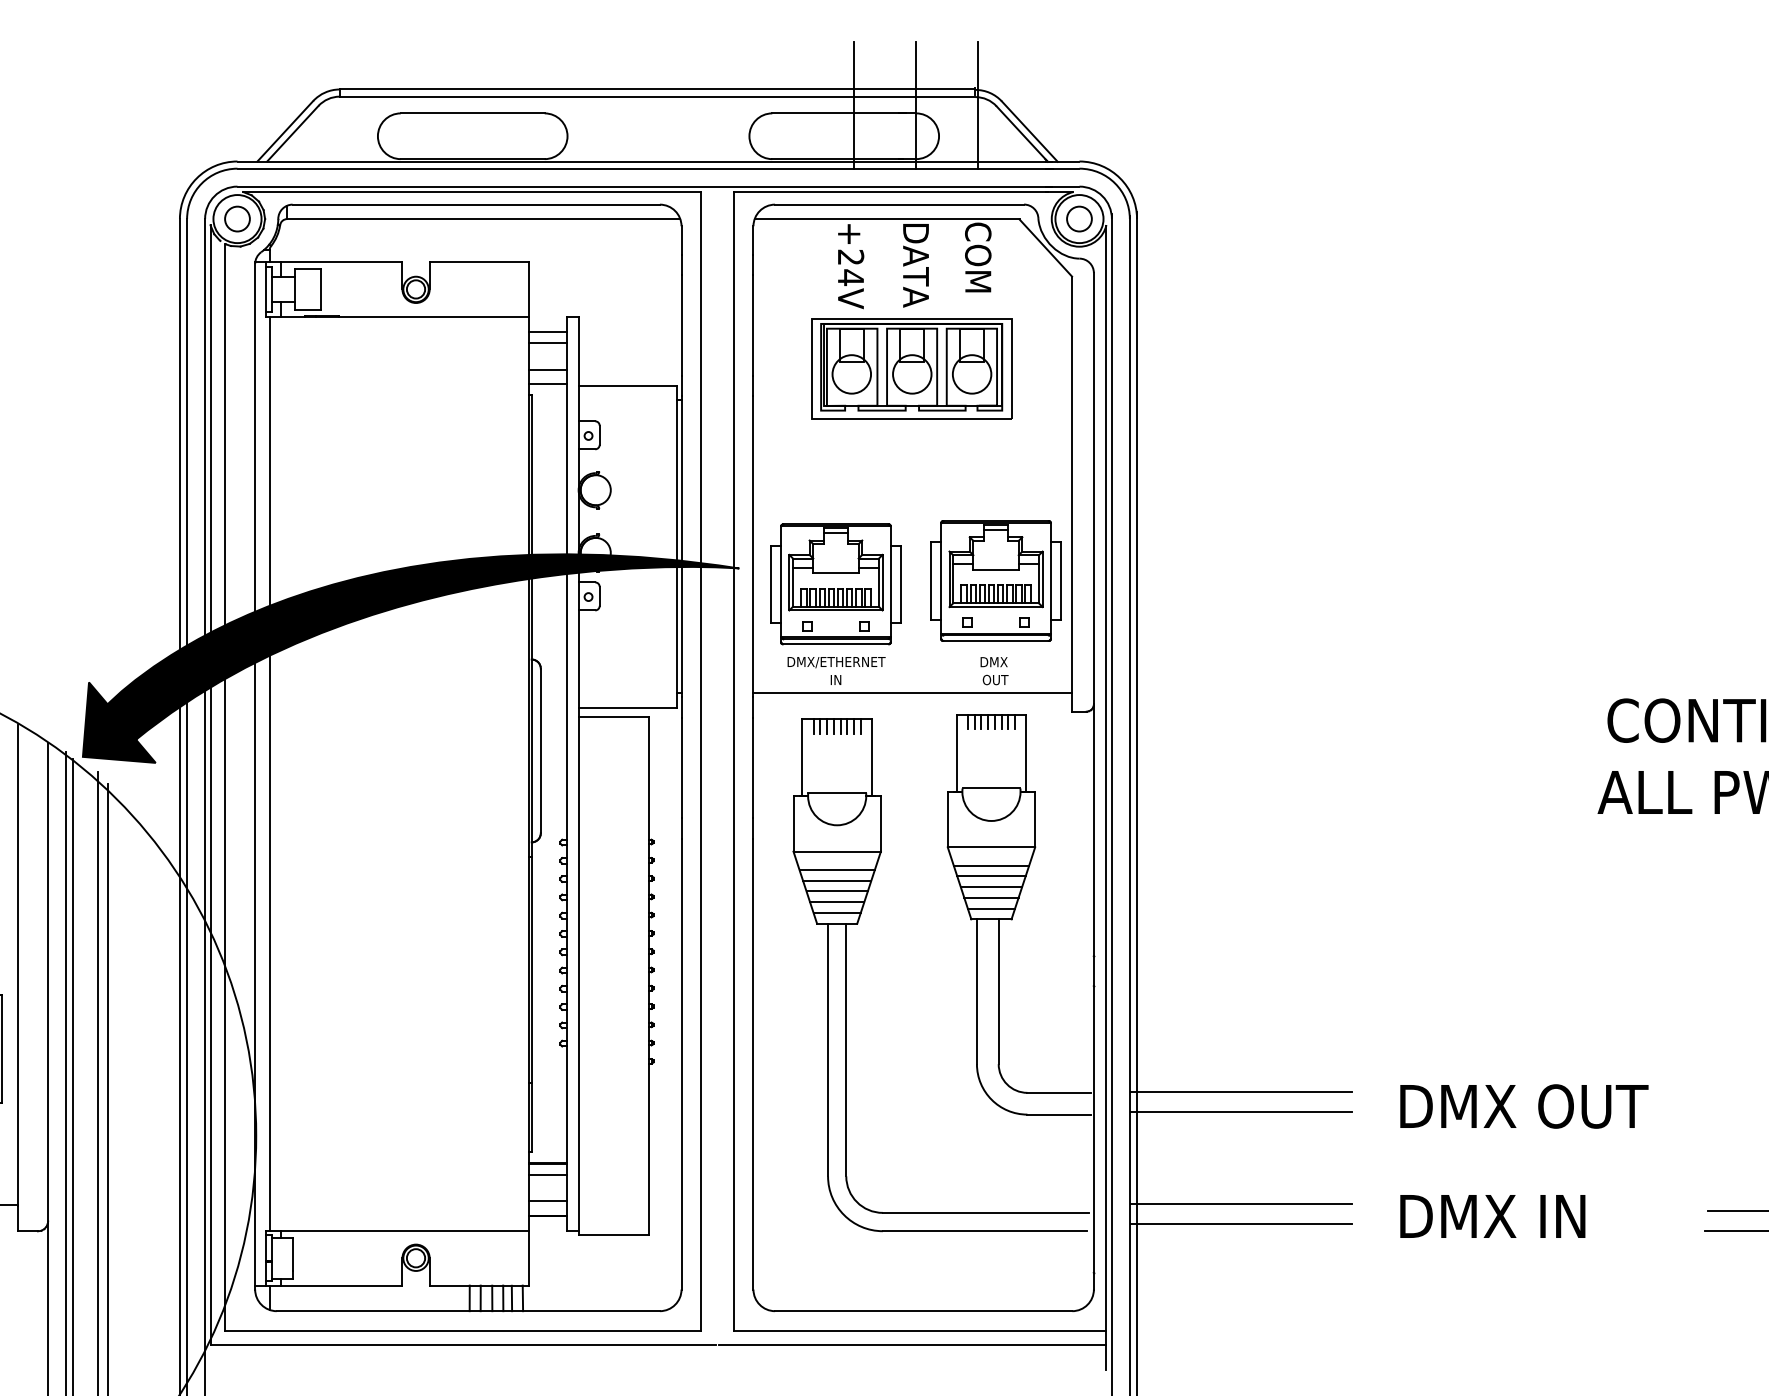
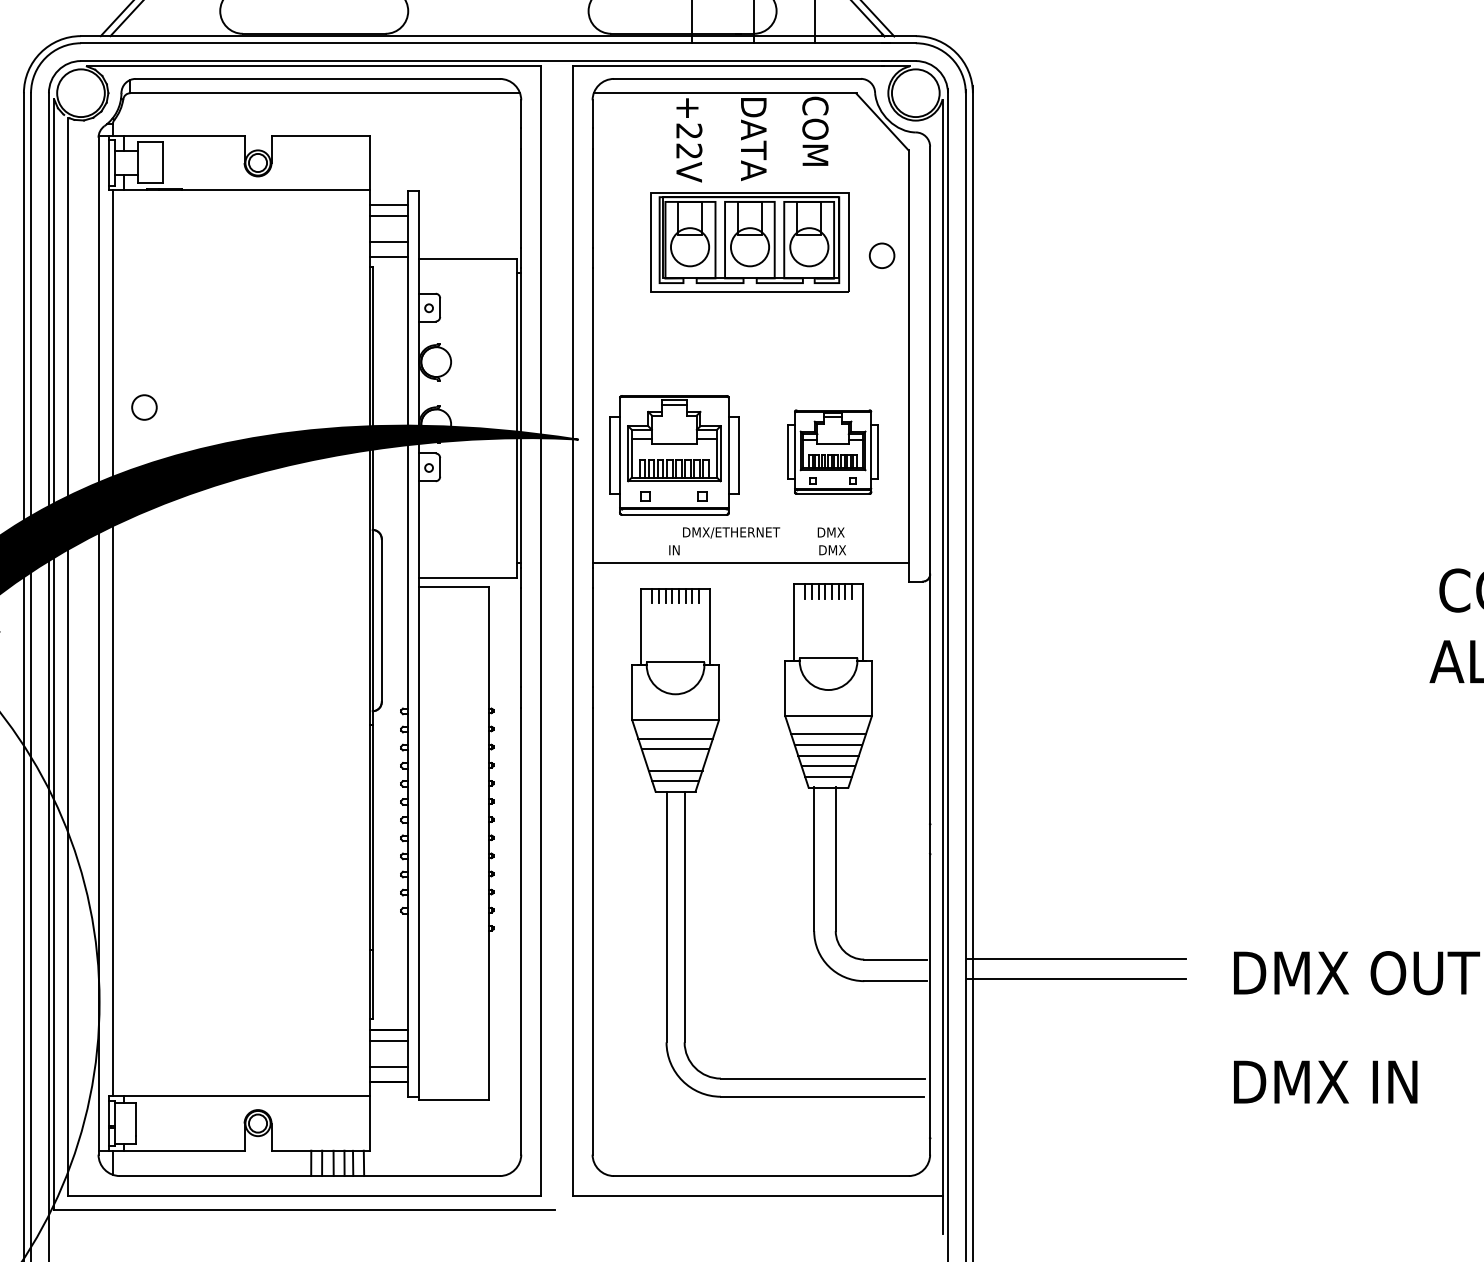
circle: (237, 218) -> (144, 406), moved
circle: (1079, 218) -> (882, 255), moved
text: (851, 277) -> (689, 151), +24V -> +22V
part: (995, 580) -> (832, 451), size x0.7
text: (836, 662) -> (731, 532), moved
text: (995, 679) -> (832, 549), OUT -> DMX
line: (836, 891) -> (674, 759), removed
line: (1241, 1204) -> (1076, 1070), removed
line: (1241, 1224) -> (1076, 1090), removed
line: (912, 1345) -> (750, 1210), removed

